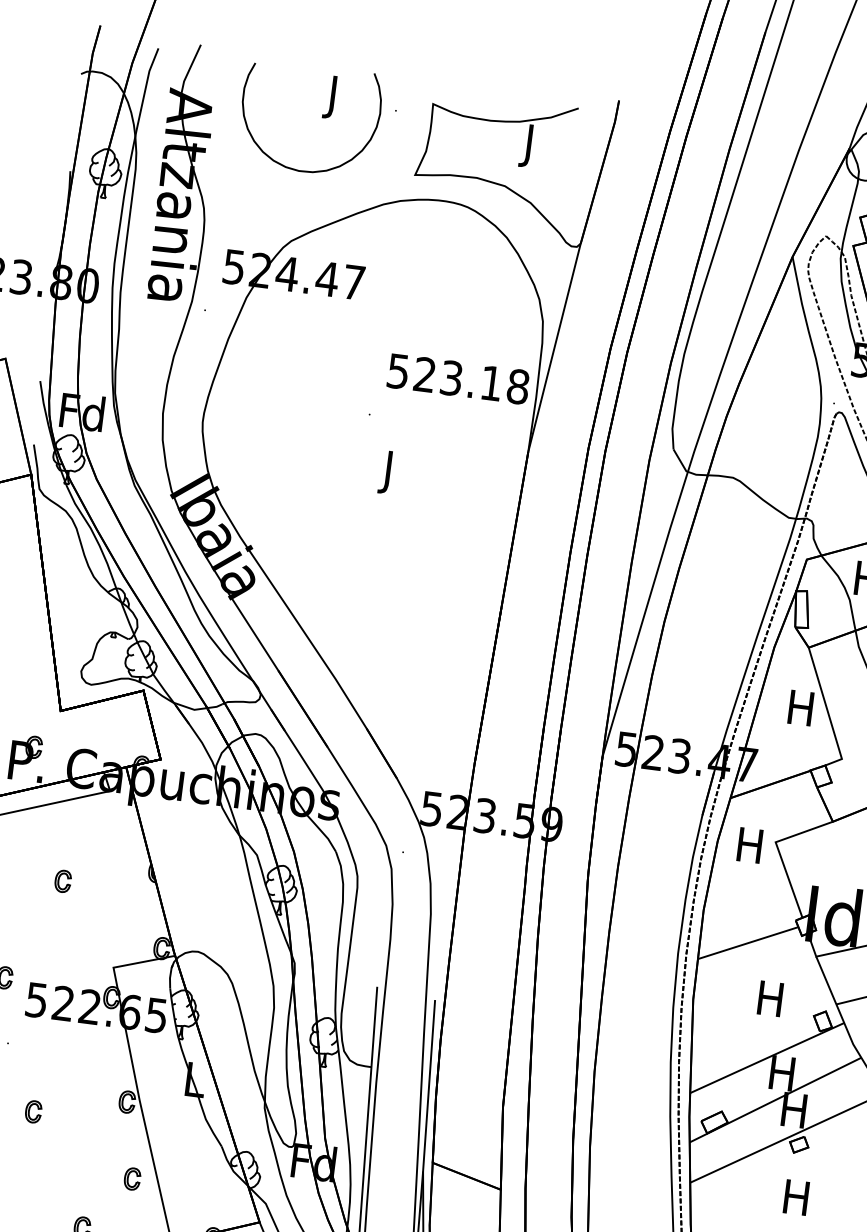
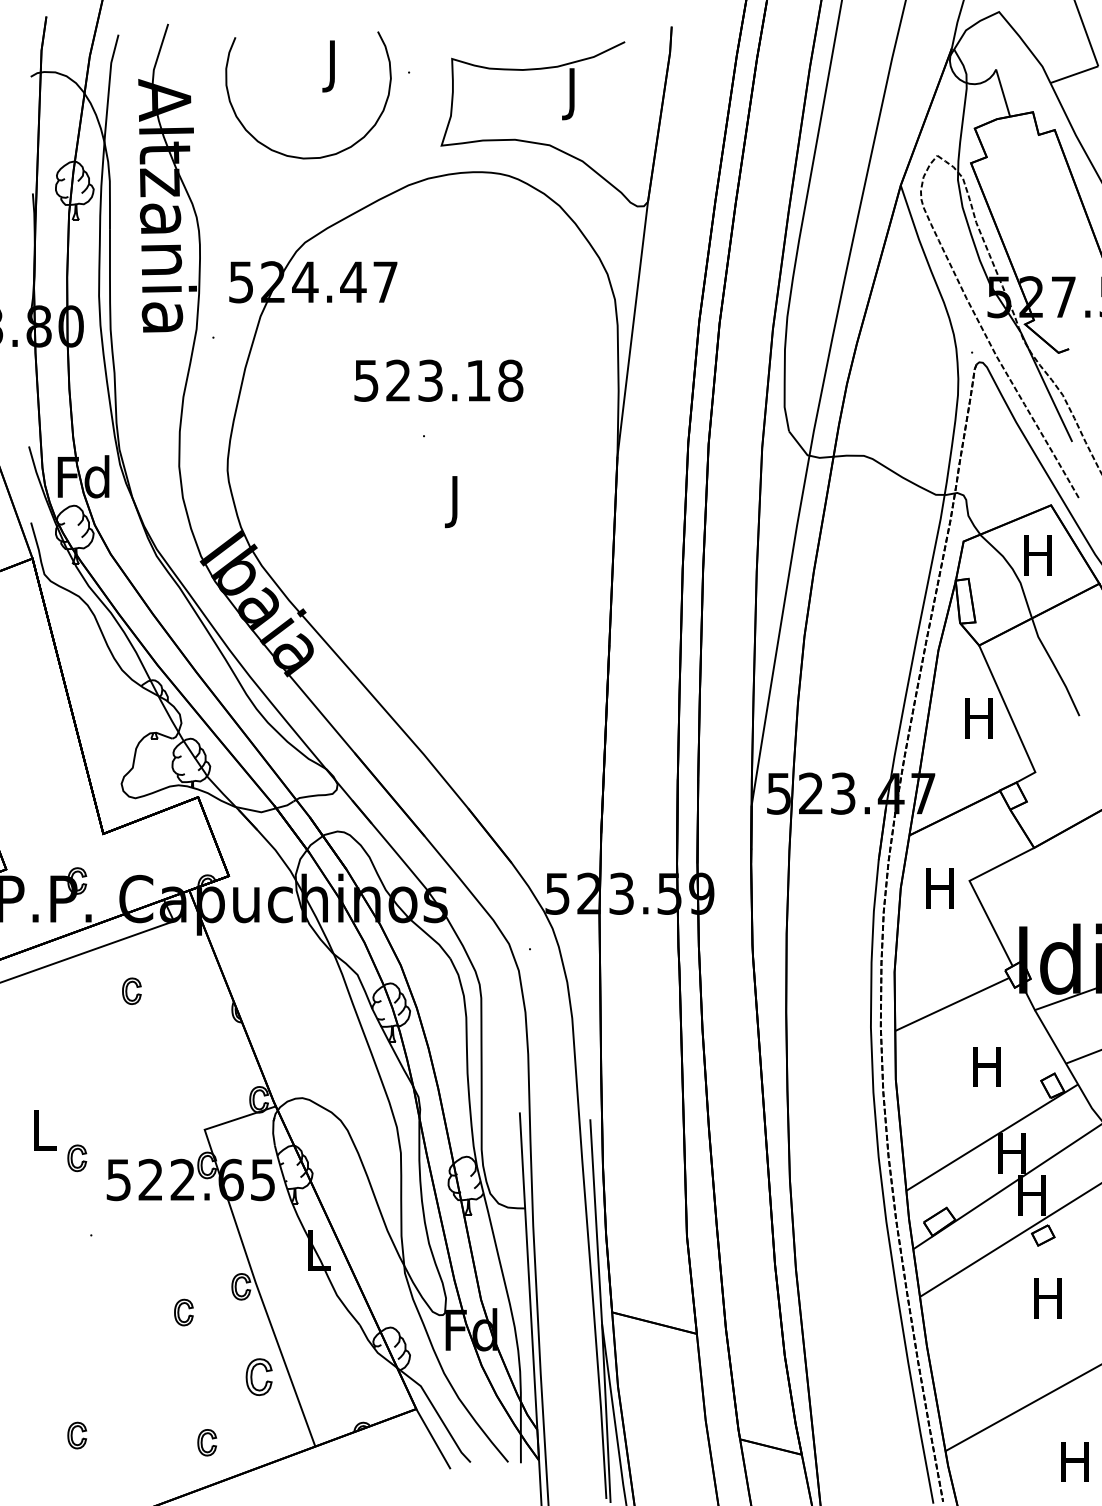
text: (458, 378) -> (438, 380), moved
part: (62, 880) -> (131, 990), moved
part: (33, 1111) -> (183, 1312), moved
part: (131, 1178) -> (258, 1376), size x1.4

